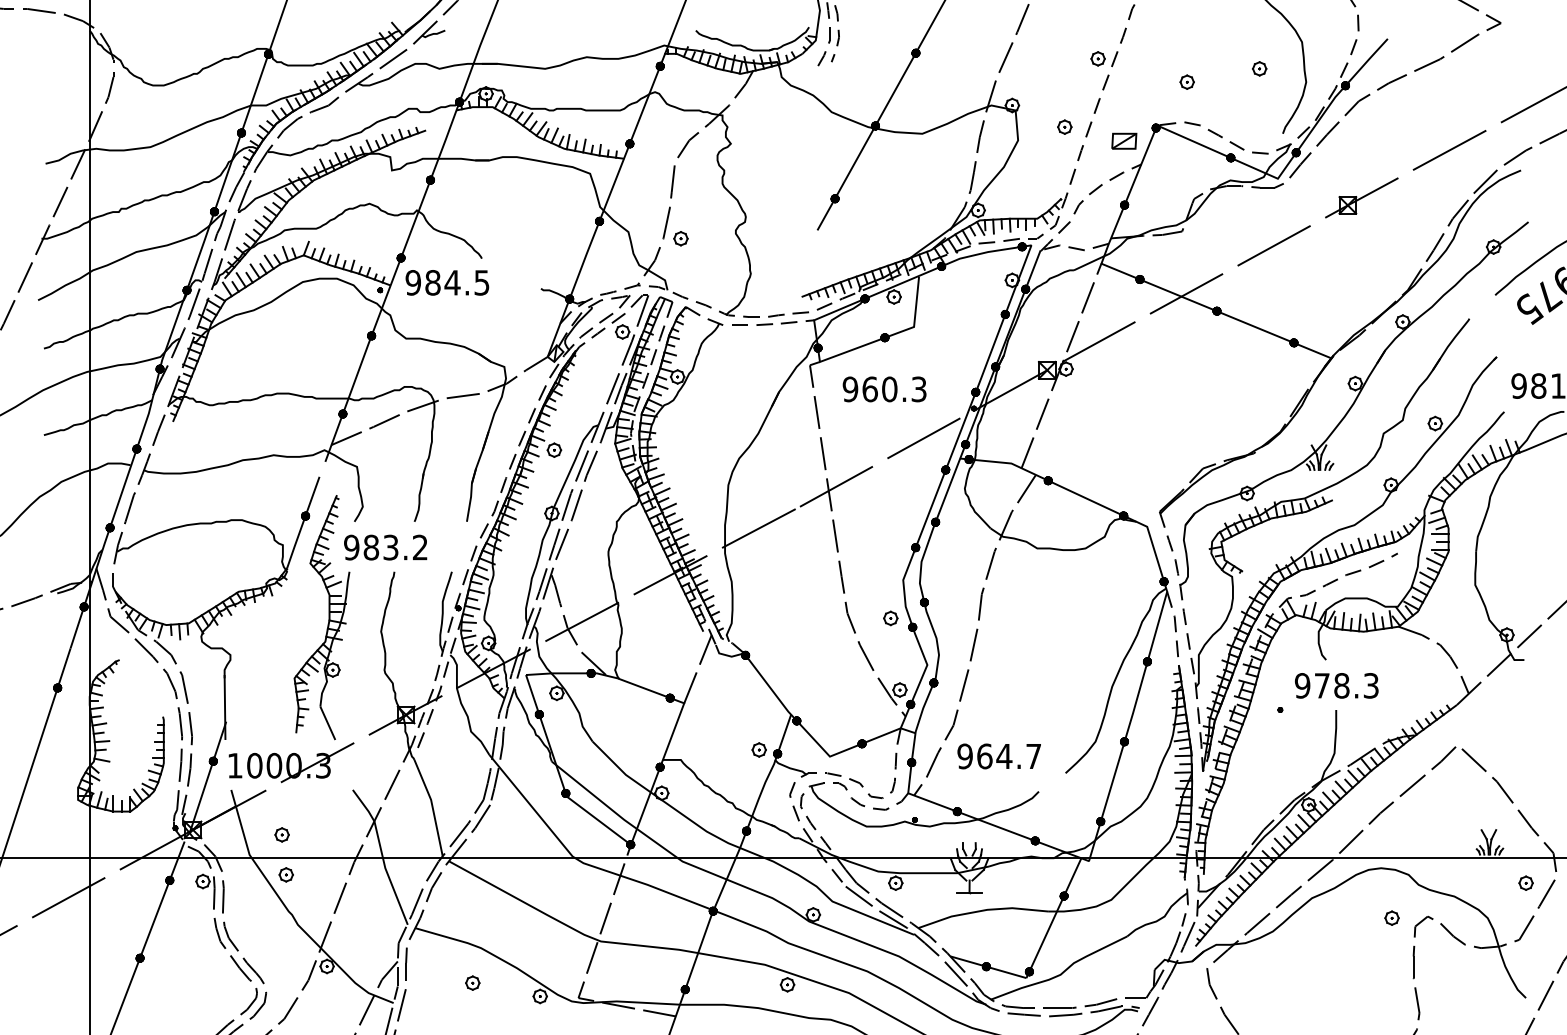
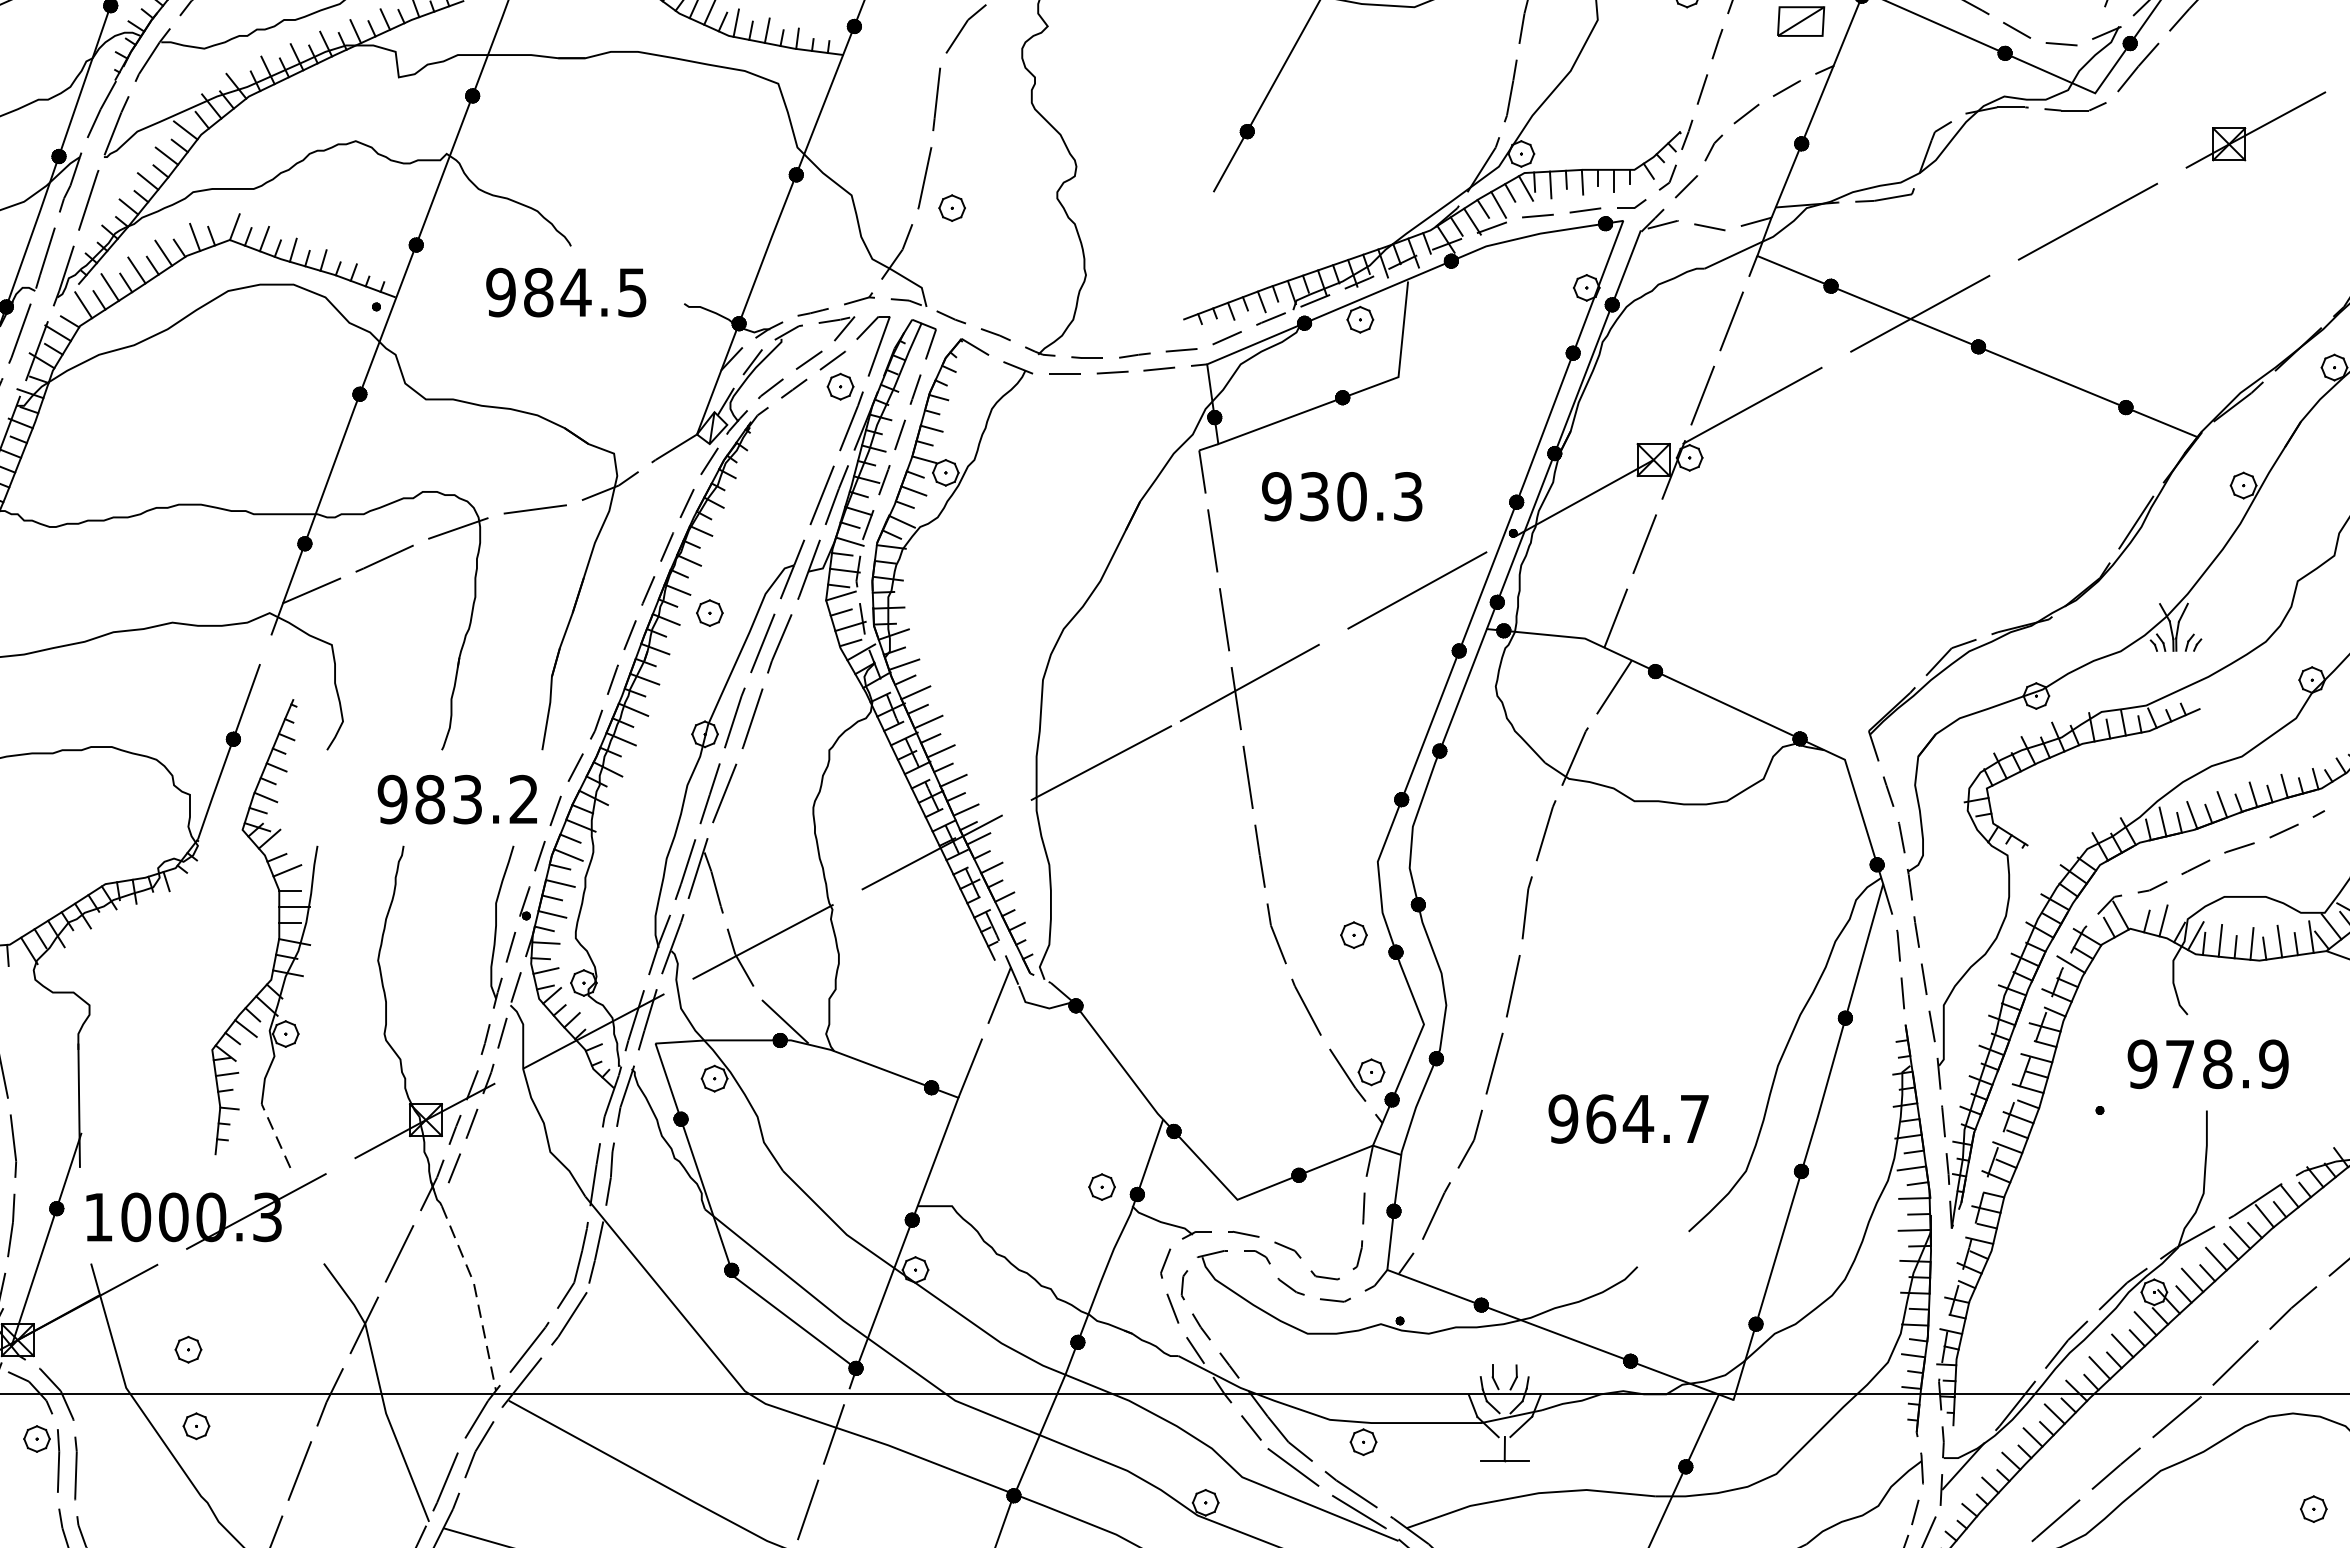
text: (447, 282) -> (566, 291), moved
text: (869, 389) -> (1313, 496), 960.3 -> 930.3
text: (385, 547) -> (457, 799), moved
text: (1370, 685) -> (2272, 1063), 978.3 -> 978.9
line: (327, 722) -> (275, 1134), solid -> dashed
text: (998, 756) -> (1627, 1119), moved
line: (432, 806) -> (476, 1295), solid -> dashed

